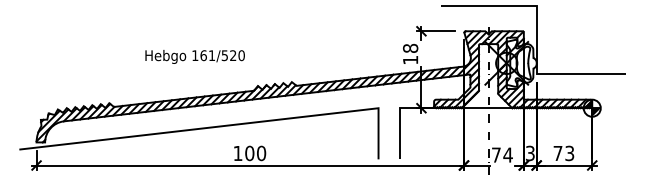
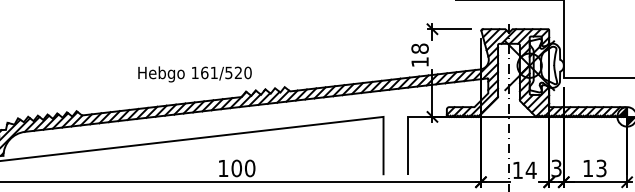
text: (194, 56) -> (194, 73), moved
text: (557, 153) -> (587, 168), 73 -> 13
text: (496, 154) -> (517, 169), 74 -> 14

